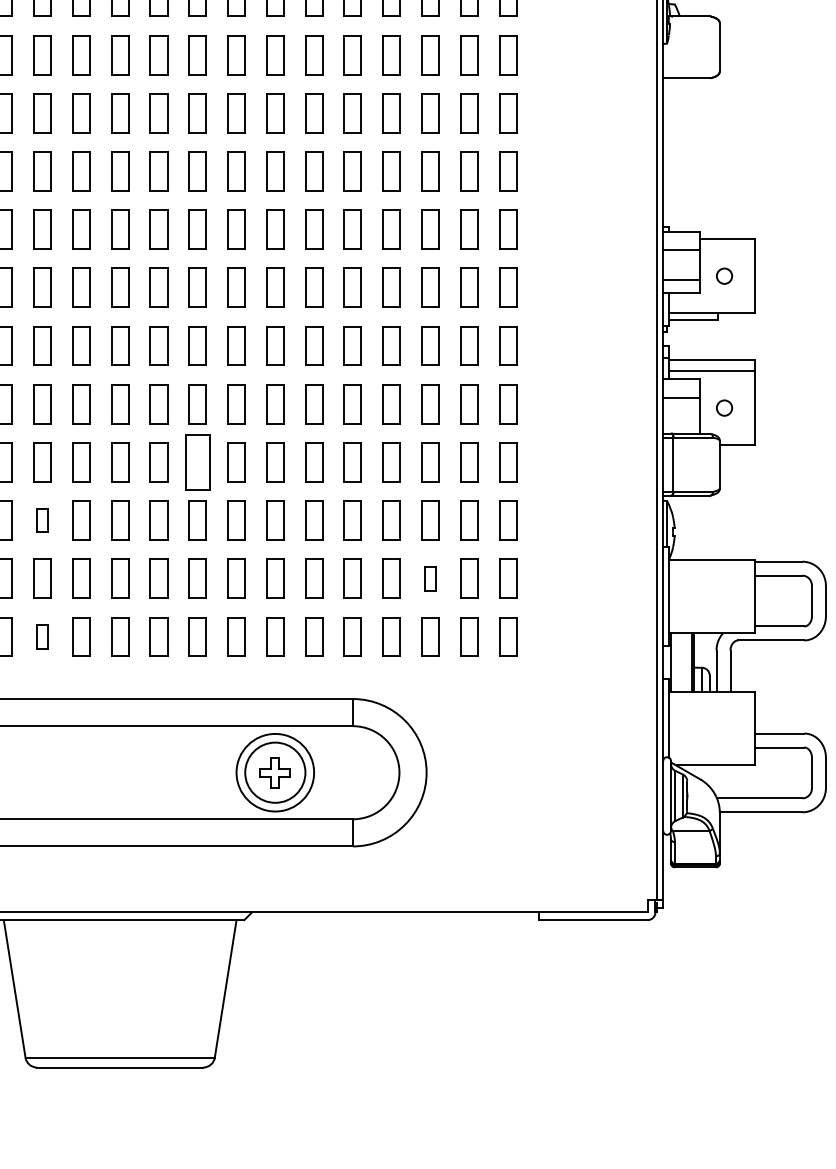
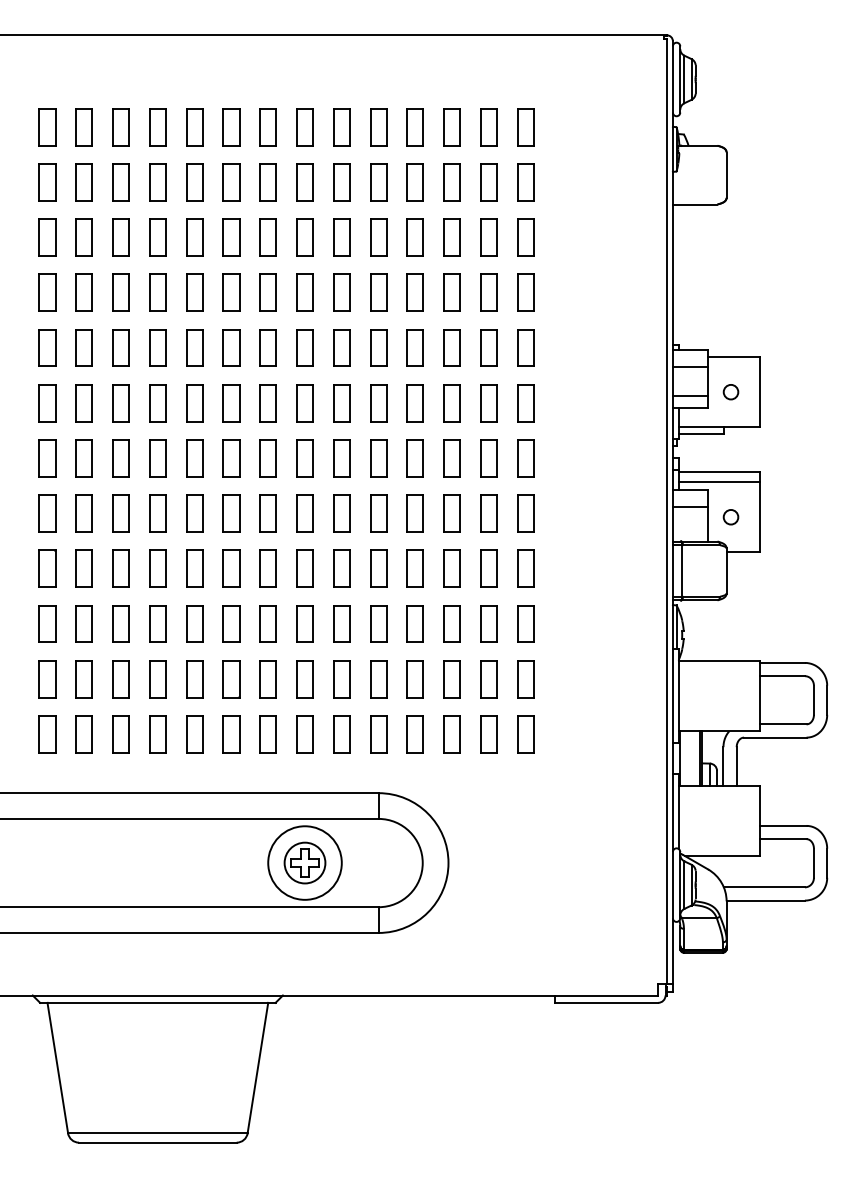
part: (197, 462) -> (231, 568), size x0.71
part: (41, 520) -> (83, 623), size x1.67
part: (429, 579) -> (451, 679), size x1.67
part: (41, 637) -> (83, 734), size x1.67
circle: (274, 772) -> (304, 862), size x0.71

